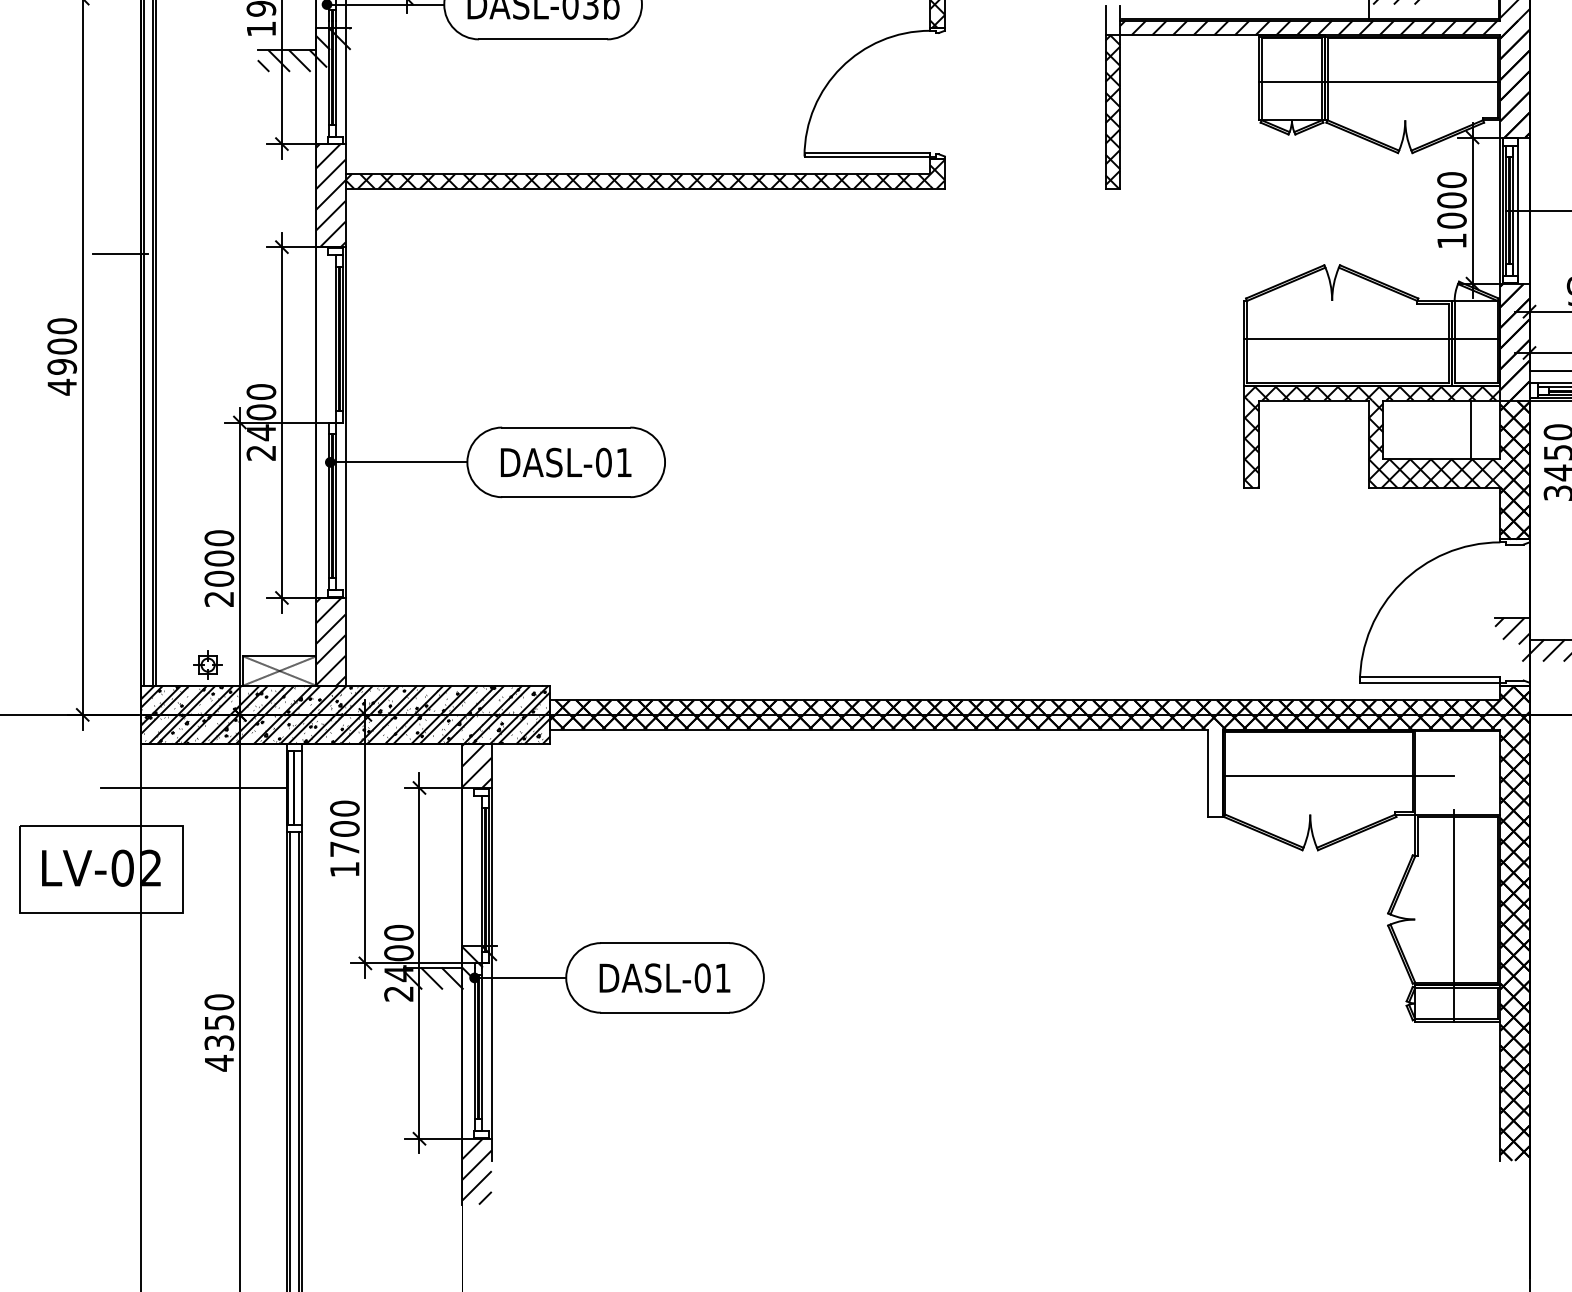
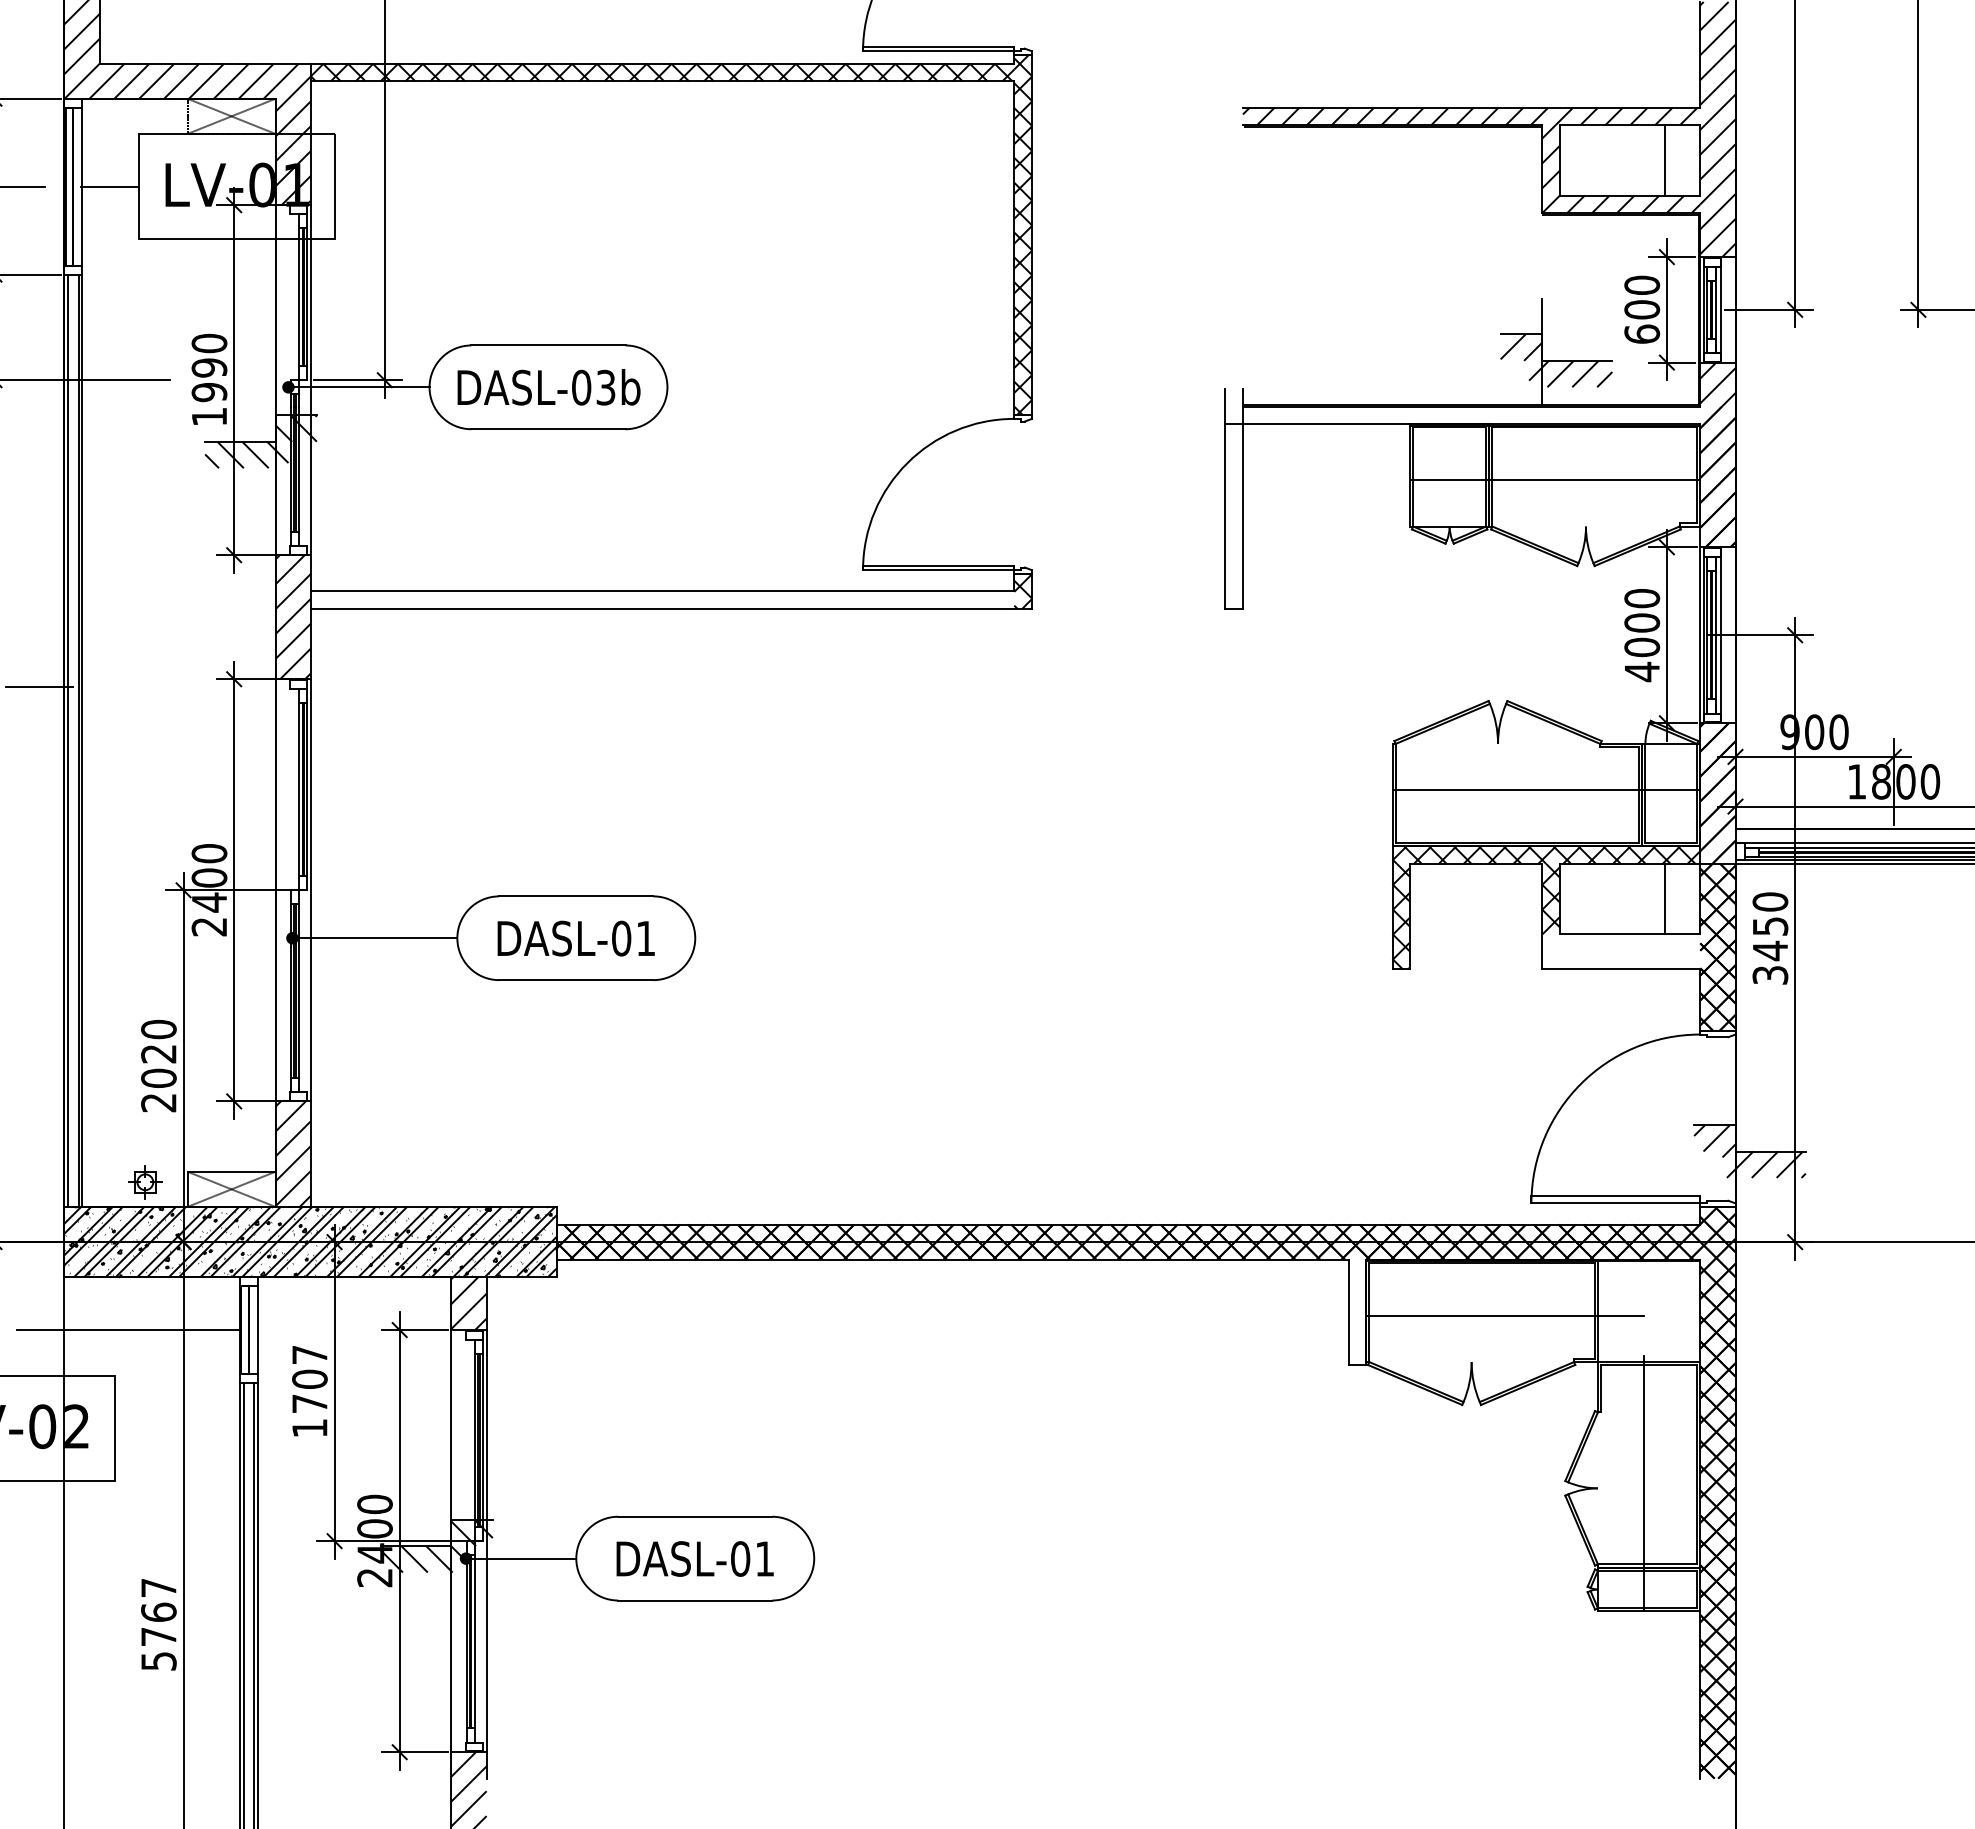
hatch: (1308, 27) -> (1469, 415), removed
hatch: (1112, 111) -> (1233, 516), removed
hatch: (637, 180) -> (662, 599), removed
text: (1452, 240) -> (1642, 671), 1000 -> 4000
hatch: (1434, 473) -> (1621, 951), removed
text: (219, 558) -> (158, 1053), 2000 -> 2020
text: (344, 808) -> (309, 1354), 1700 -> 1707
text: (219, 1032) -> (158, 1624), 4350 -> 5767

